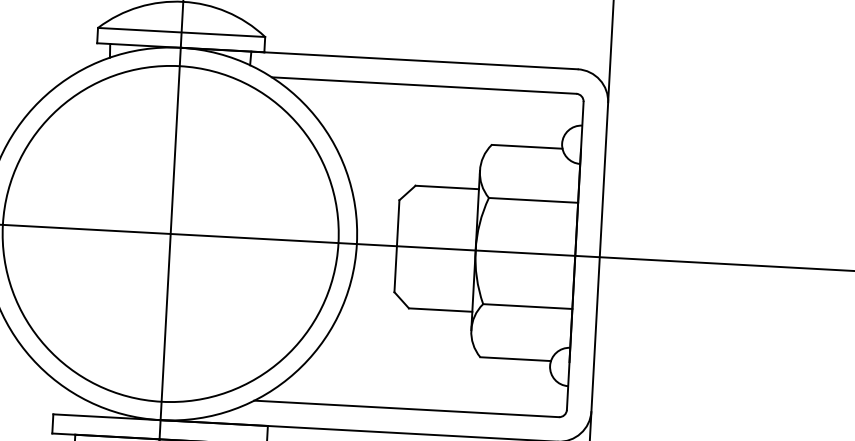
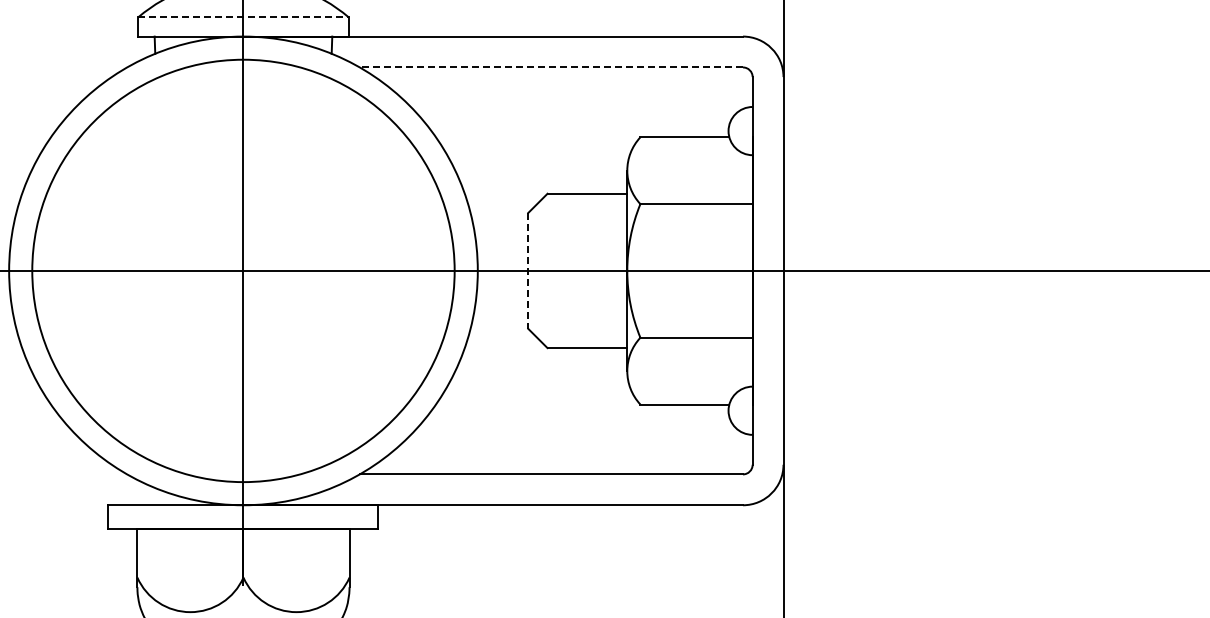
line: (181, 32) -> (243, 17), solid -> dashed
line: (424, 85) -> (551, 67), solid -> dashed
line: (397, 245) -> (528, 270), solid -> dashed

